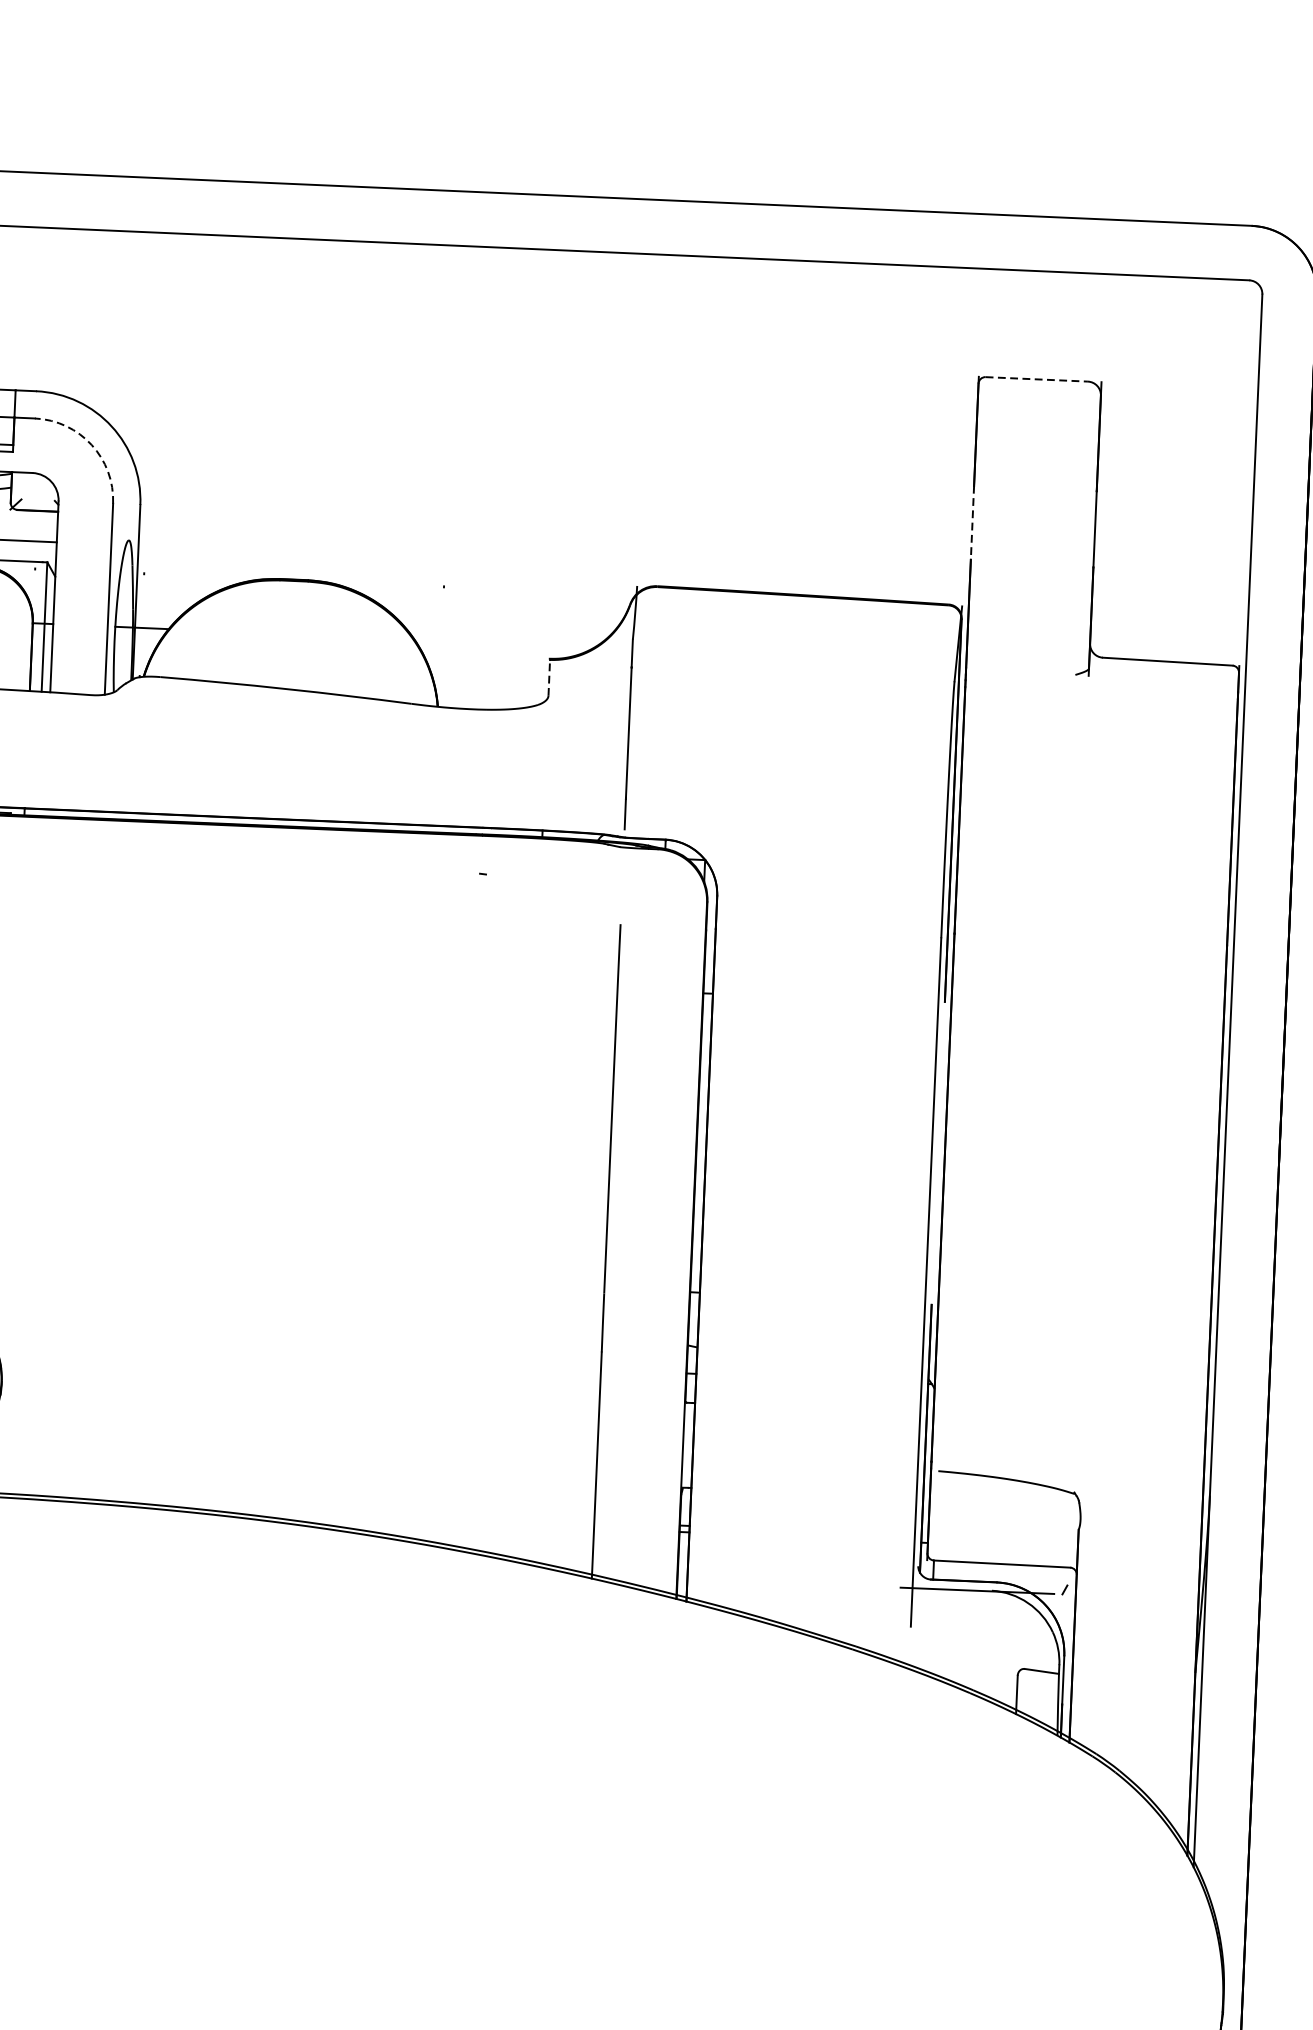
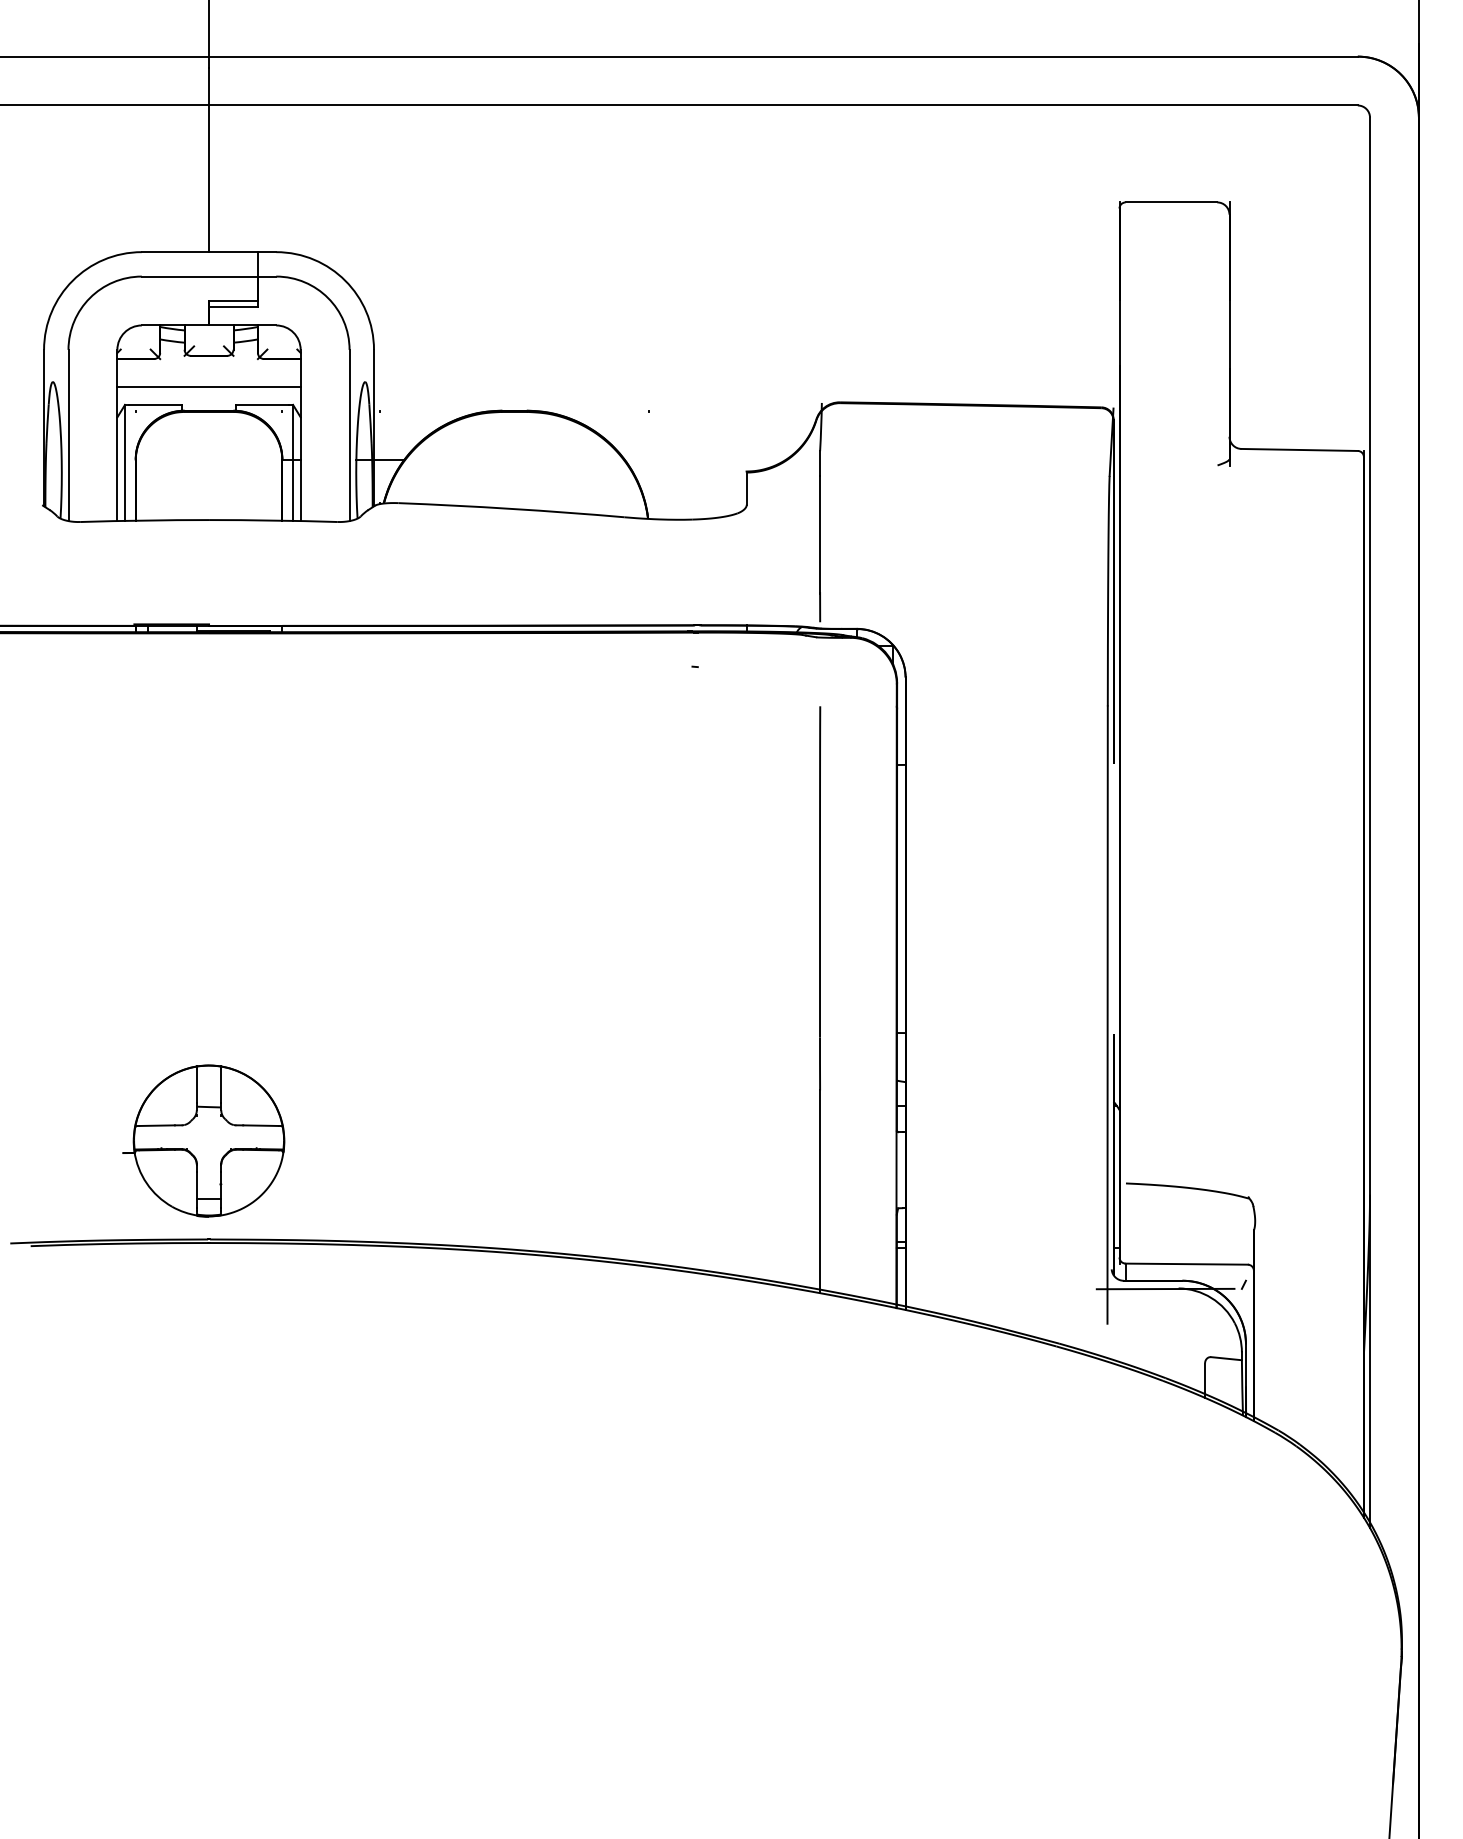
line: (1036, 379) -> (1171, 202), dashed -> solid
arc: (92, 445) -> (328, 298), dashed -> solid
line: (972, 523) -> (1119, 333), dashed -> solid
line: (548, 677) -> (746, 488), dashed -> solid

